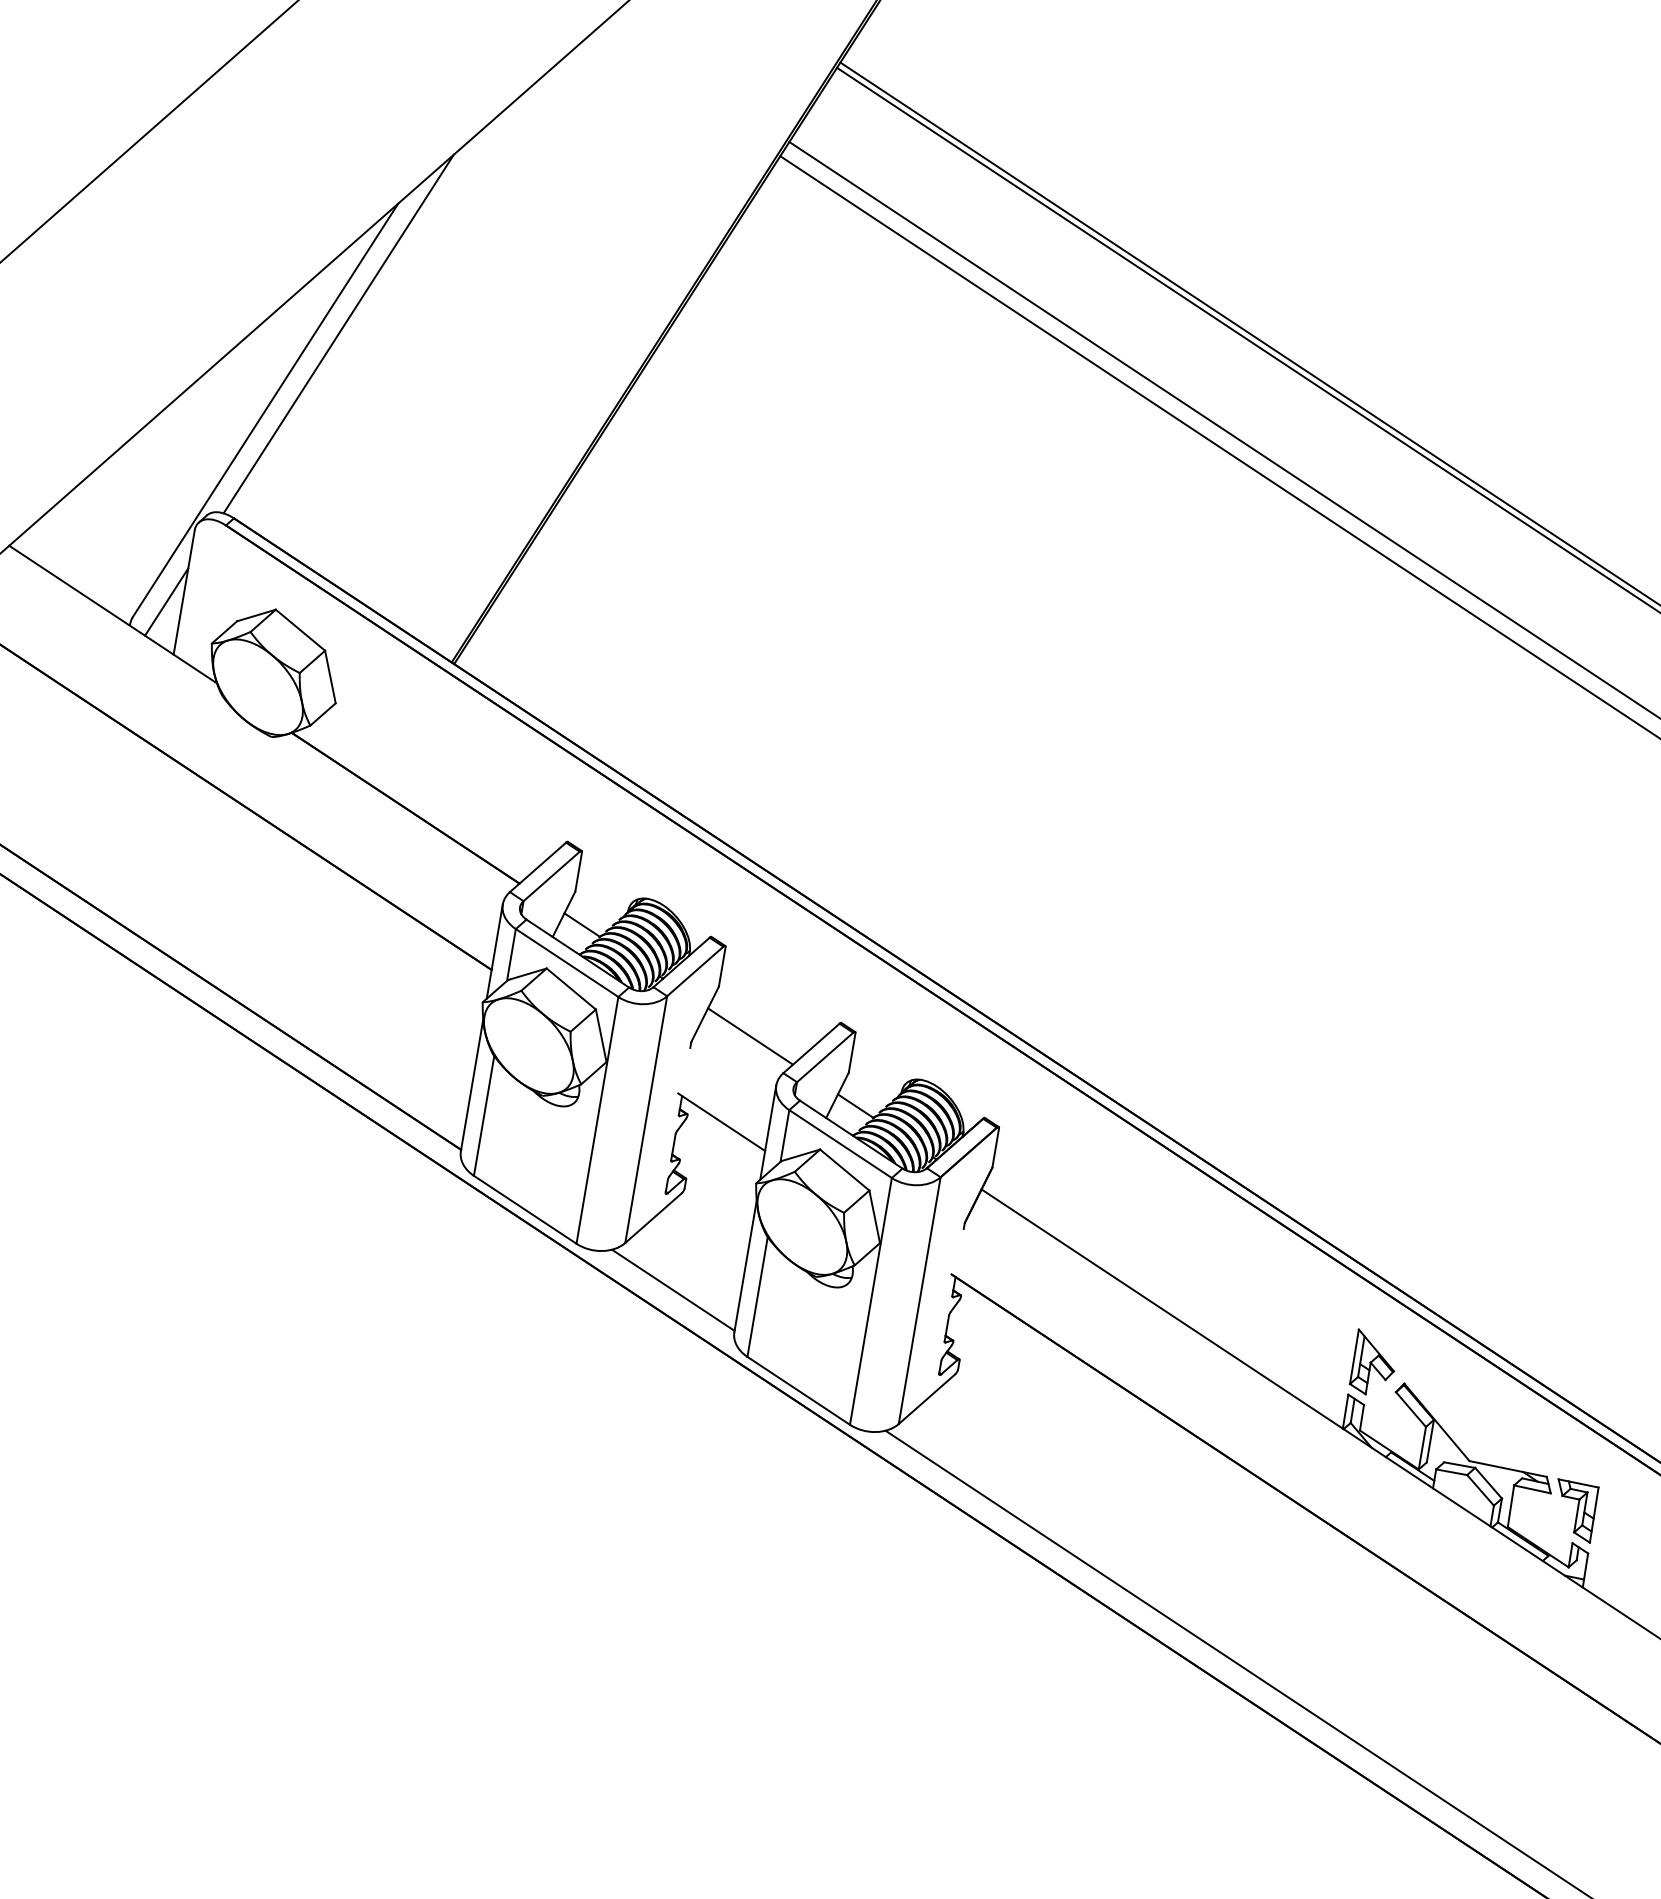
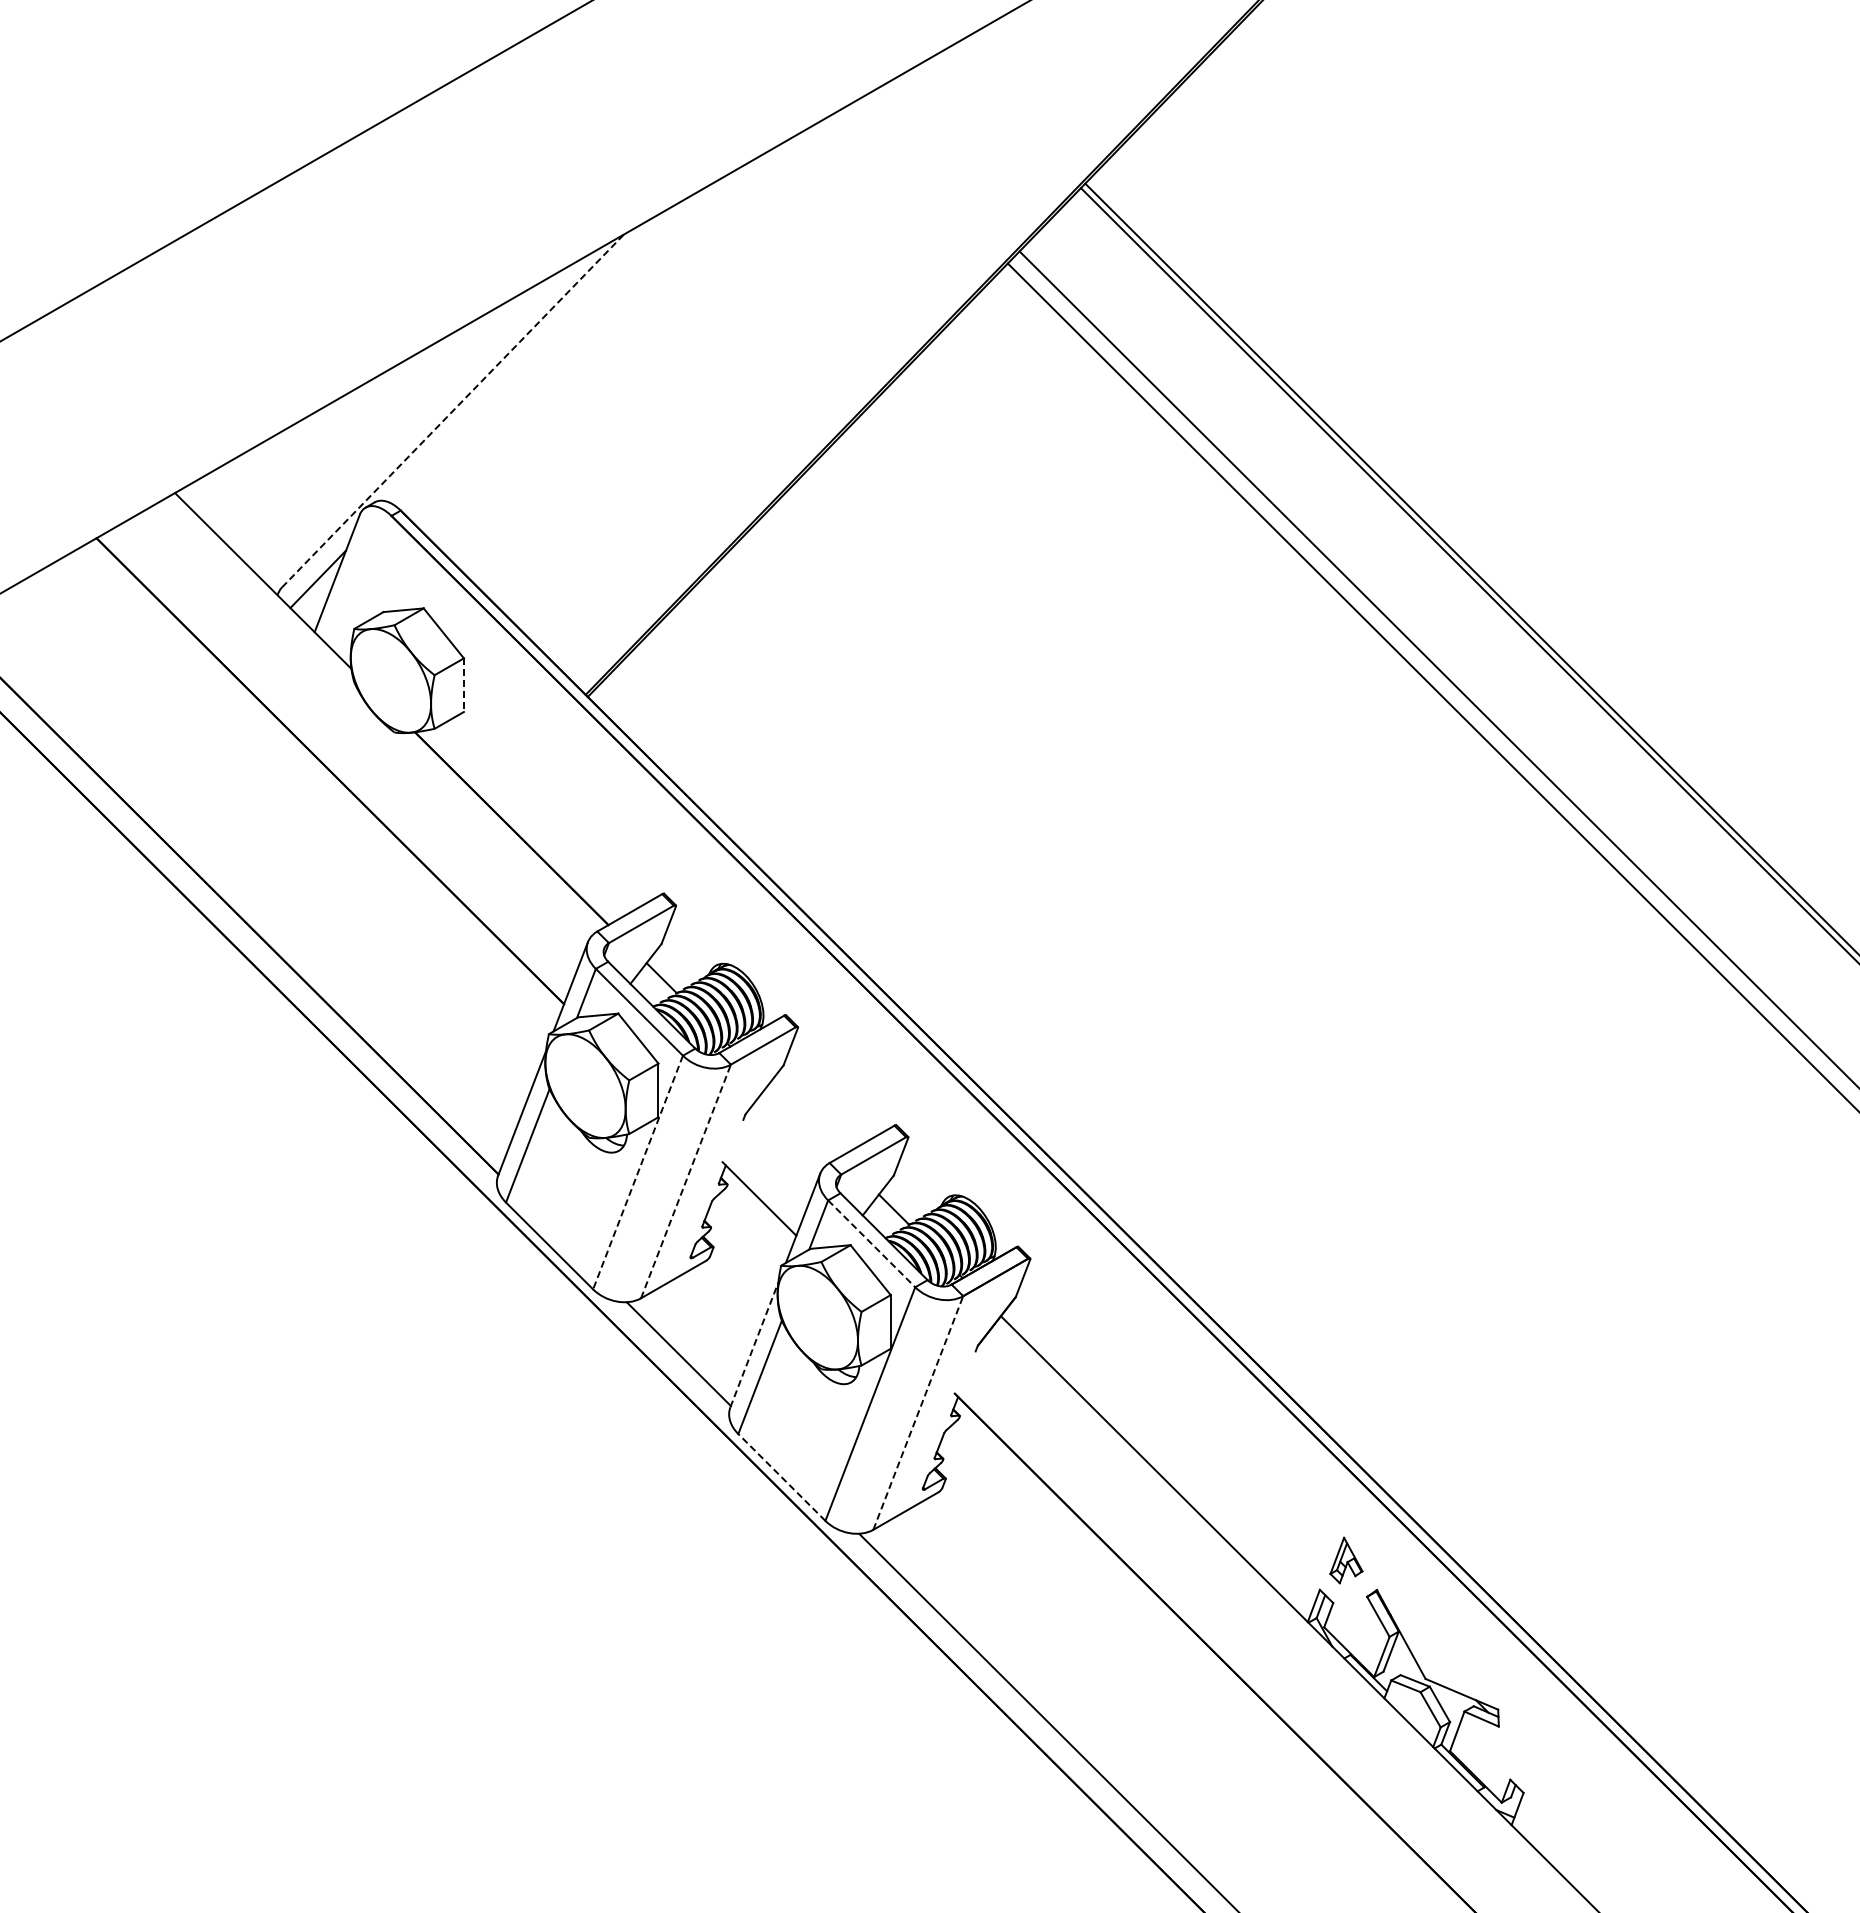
line: (338, 334) -> (539, 350), removed
line: (265, 409) -> (453, 410), solid -> dashed
line: (330, 677) -> (463, 685), solid -> dashed
line: (750, 1036) -> (804, 1120), removed
line: (646, 1119) -> (686, 1181), solid -> dashed
line: (597, 1121) -> (637, 1173), solid -> dashed
line: (841, 1144) -> (872, 1244), solid -> dashed
line: (745, 1265) -> (754, 1344), solid -> dashed
line: (919, 1300) -> (918, 1412), solid -> dashed
part: (1368, 1360) -> (1346, 1560), size x0.7
line: (798, 1390) -> (781, 1477), solid -> dashed
part: (1583, 1509) -> (1527, 1748), removed

